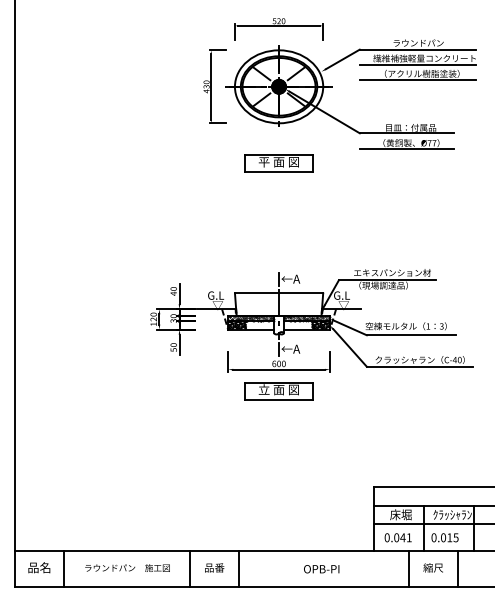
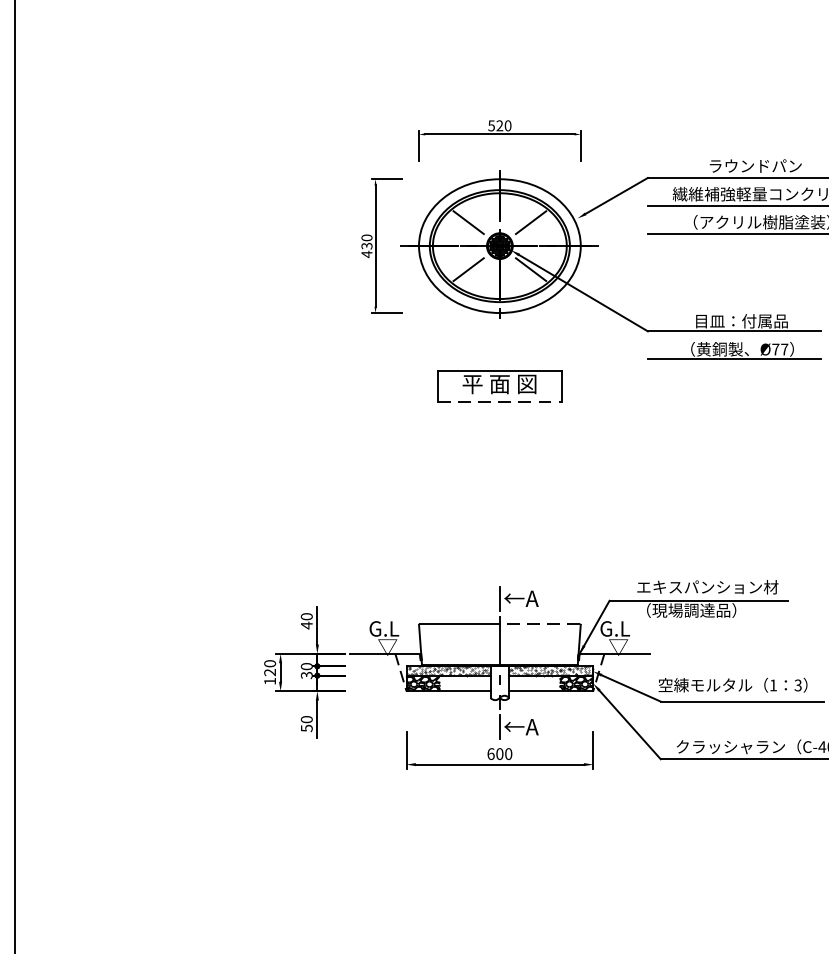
line: (279, 171) -> (500, 401), solid -> dashed
line: (300, 293) -> (539, 625), solid -> dashed
part: (278, 391) -> (498, 804), removed

